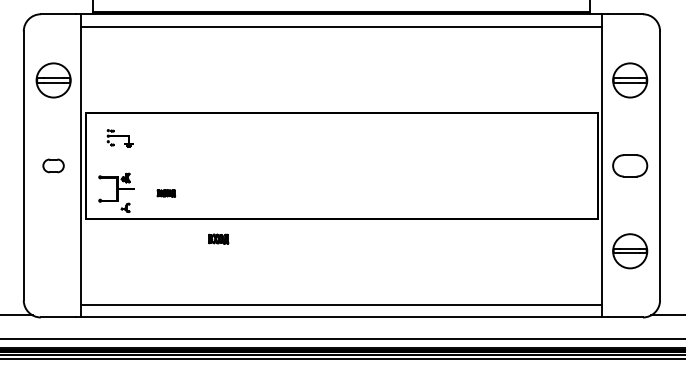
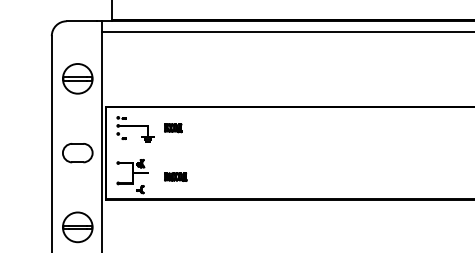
part: (120, 138) -> (135, 129), size x1.67
part: (53, 165) -> (77, 152), size x1.67
part: (166, 193) -> (175, 177), size x1.43
part: (218, 238) -> (173, 127), moved
part: (53, 251) -> (77, 227), added

